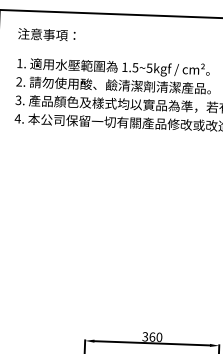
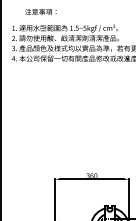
text: (46, 35) -> (40, 12), moved

